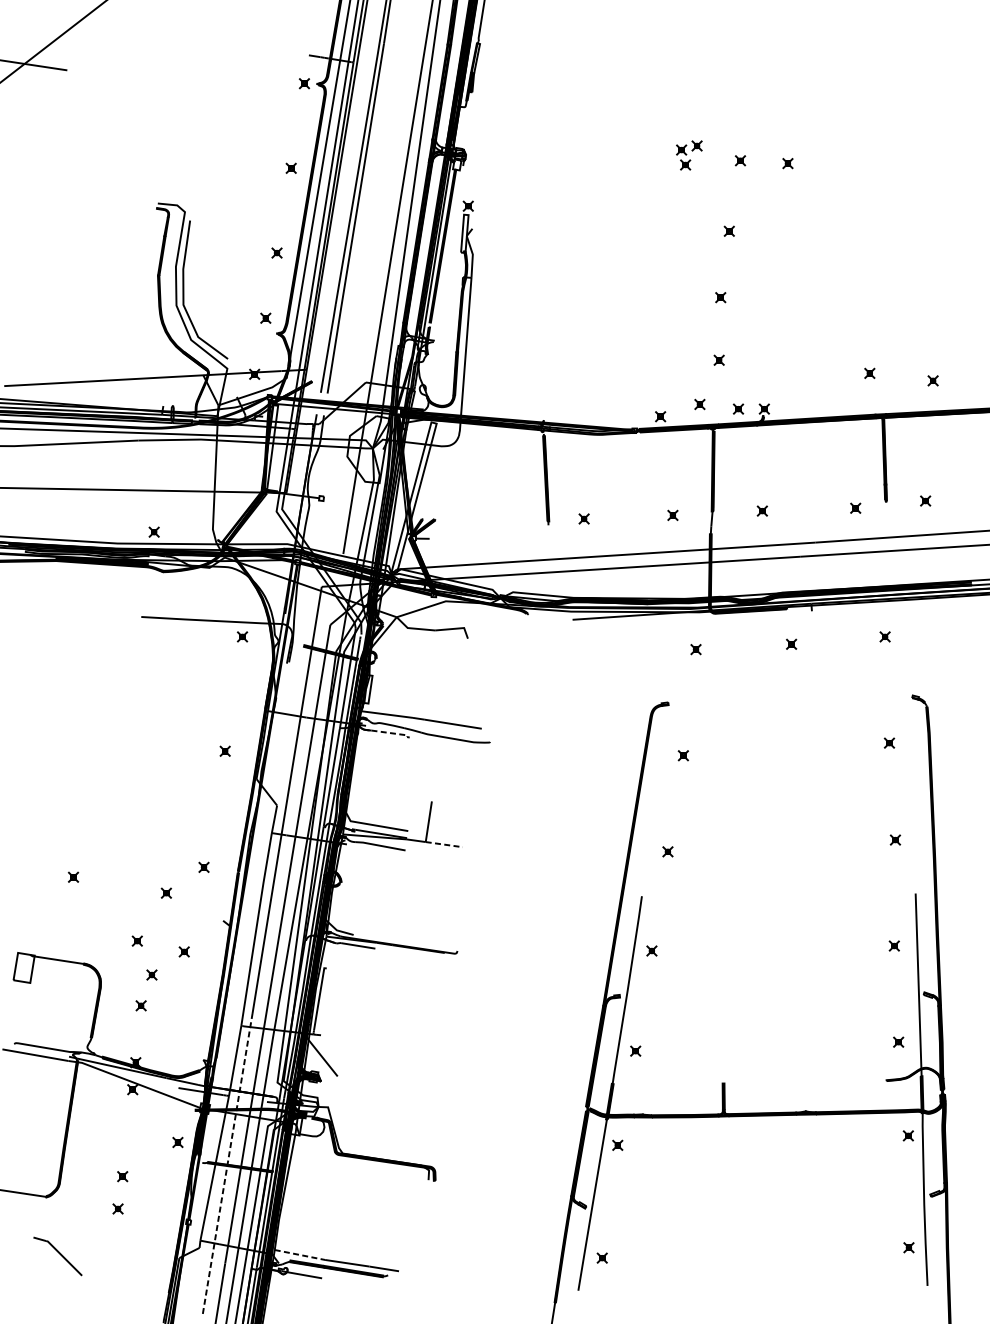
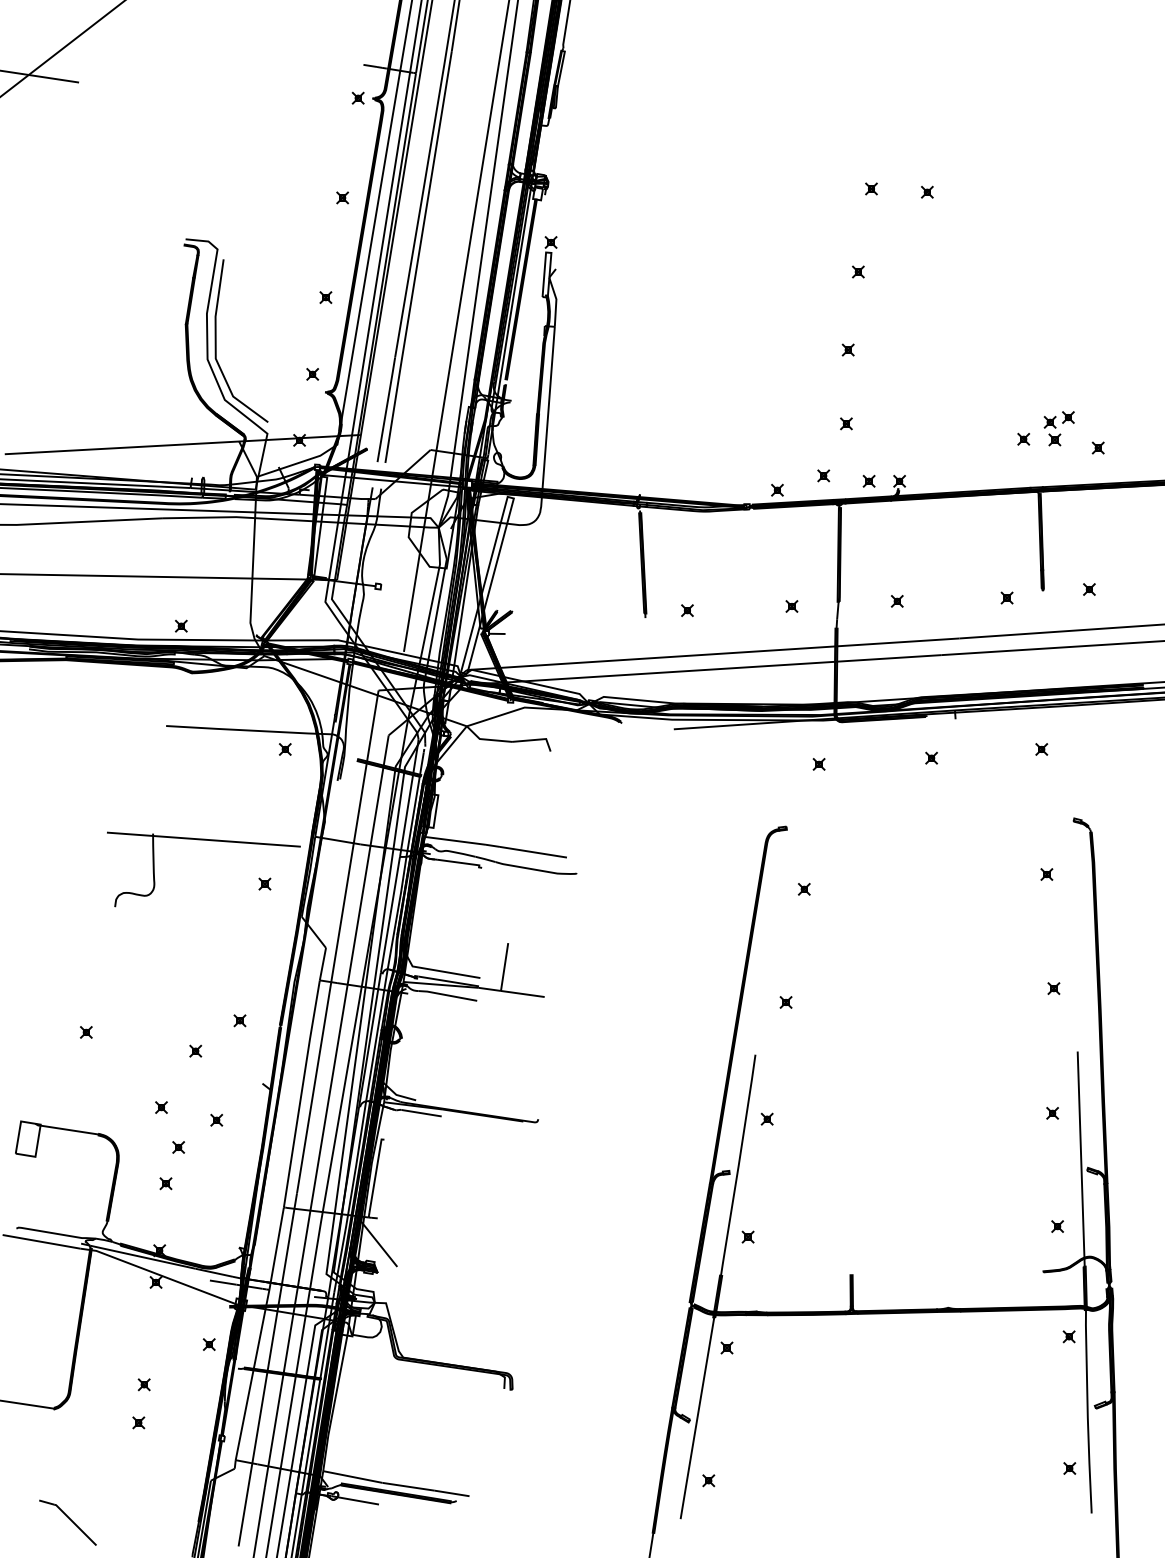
part: (688, 155) -> (1058, 428), moved
part: (173, 714) -> (203, 840), added
line: (393, 733) -> (462, 863), dashed -> solid
line: (444, 845) -> (523, 994), dashed -> solid
line: (227, 1163) -> (267, 1369), dashed -> solid
line: (300, 1255) -> (353, 1477), dashed -> solid
part: (57, 1256) -> (67, 1522), moved

